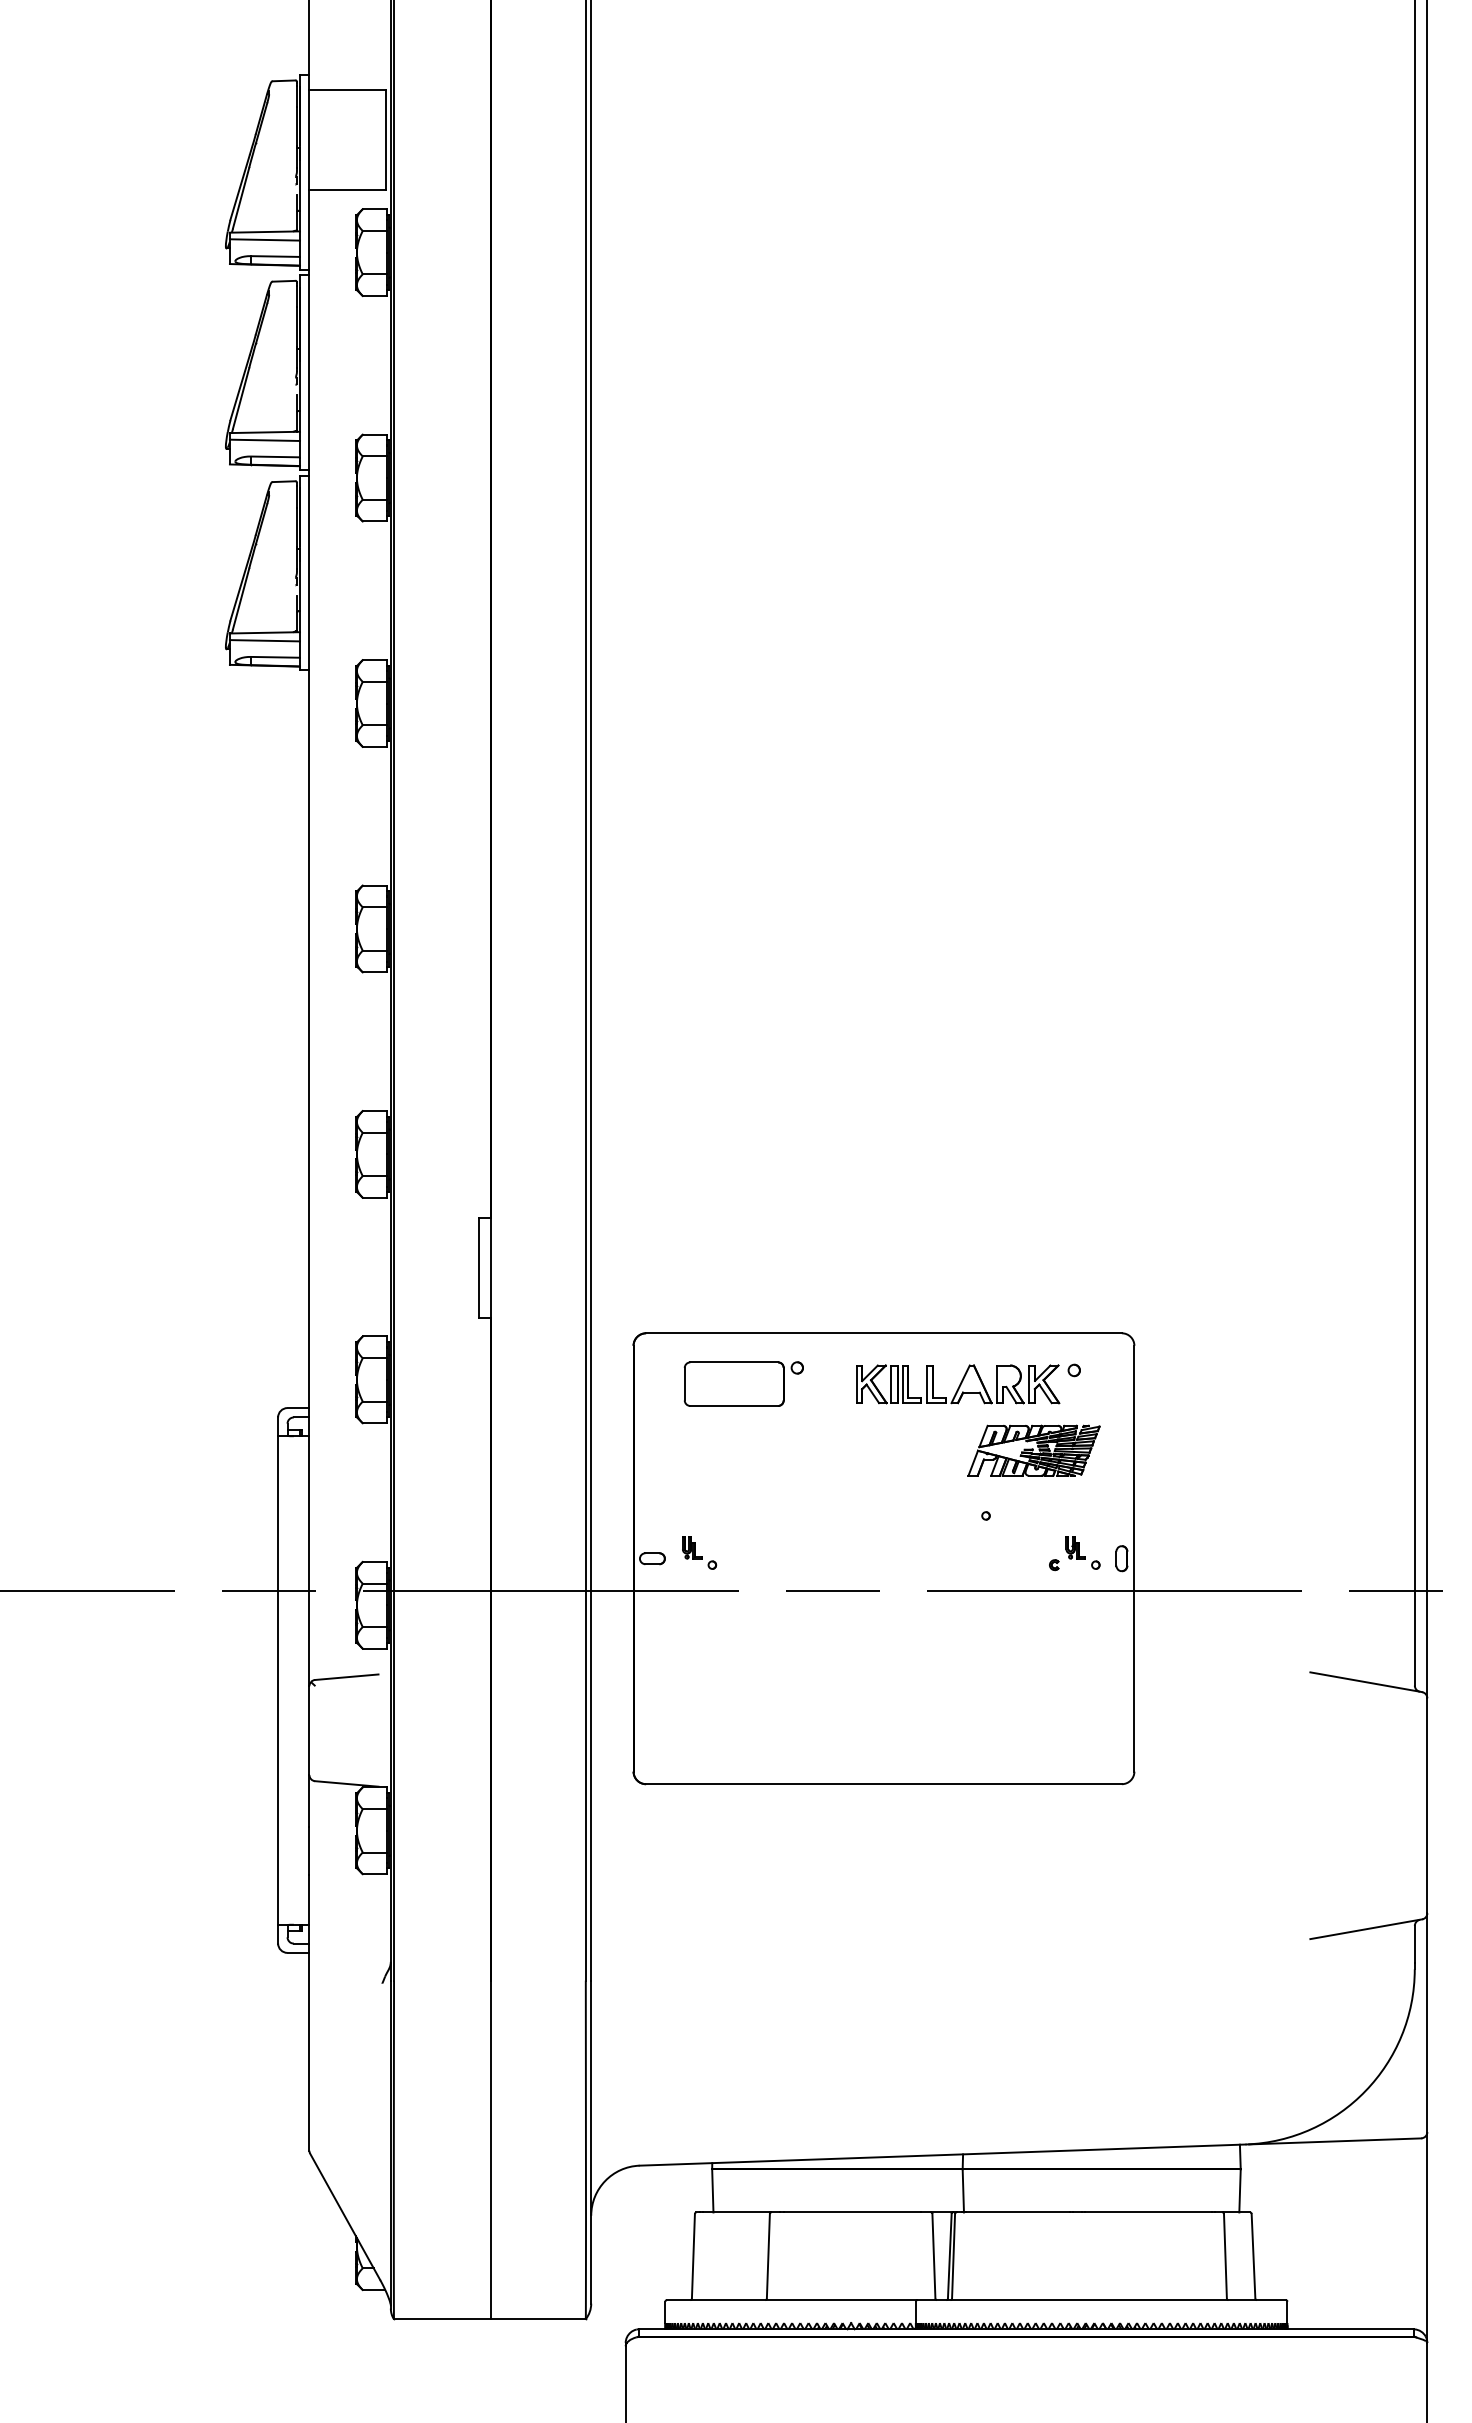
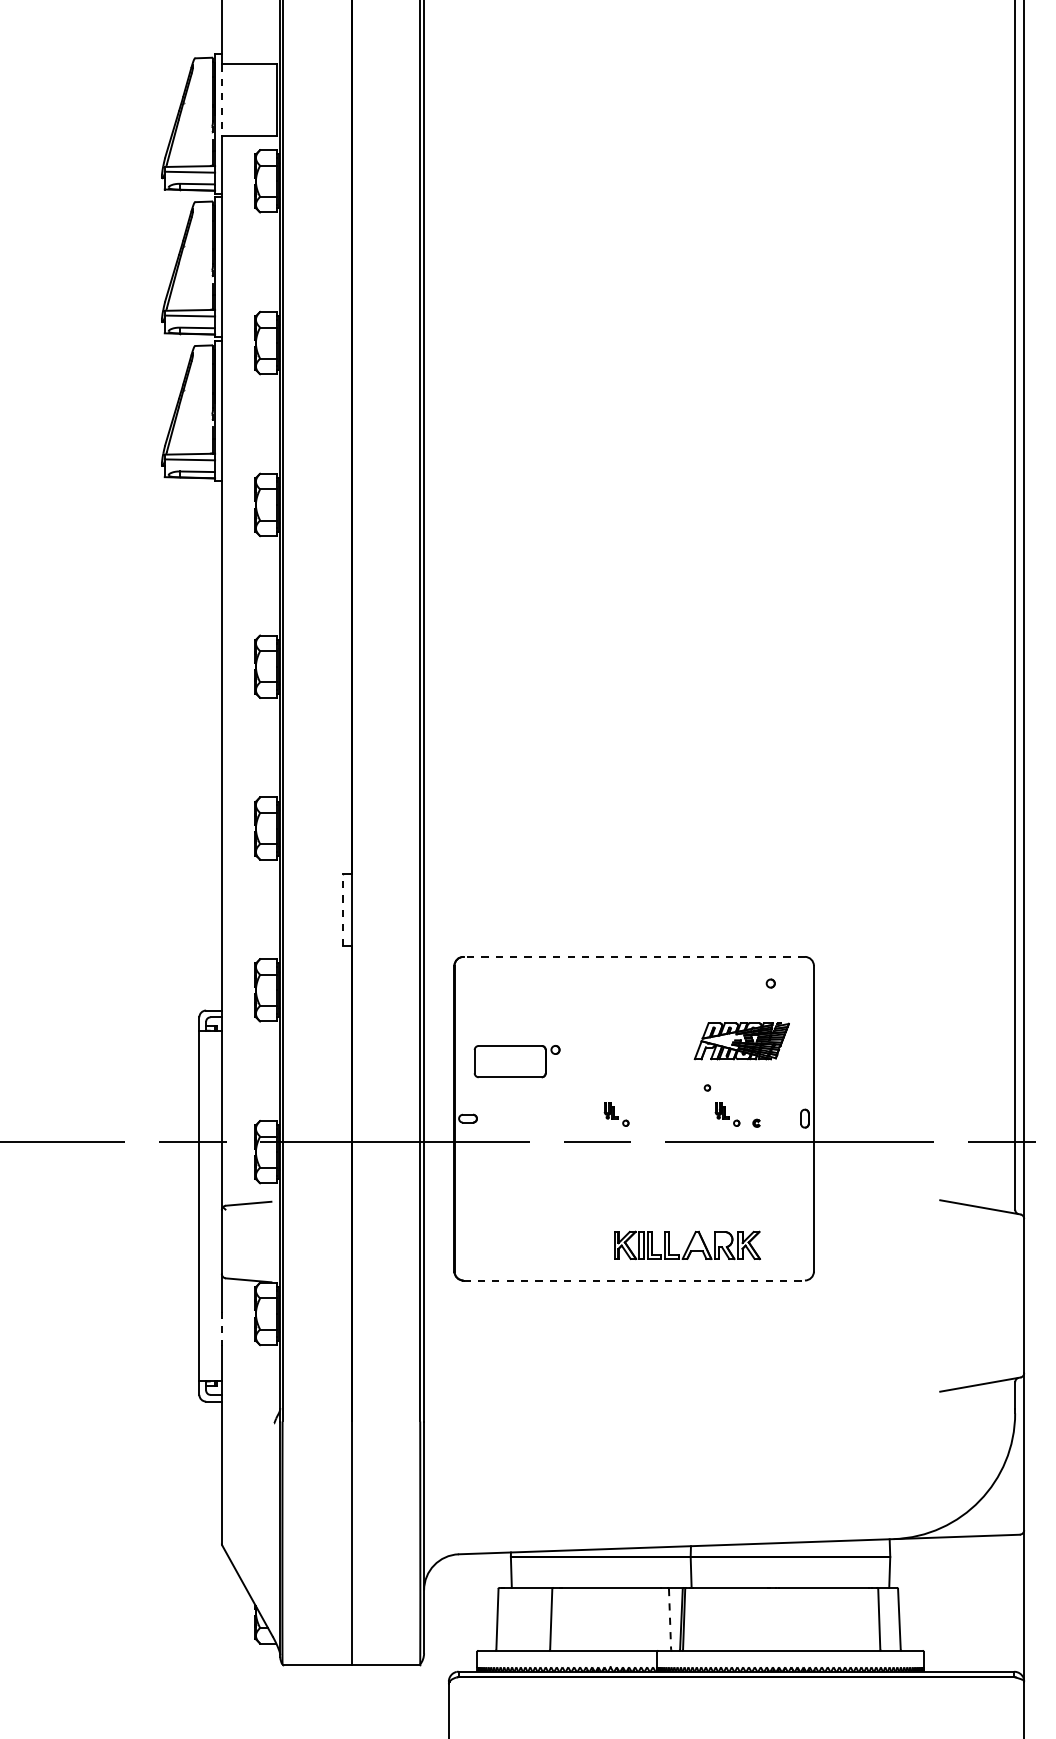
line: (309, 140) -> (221, 100), solid -> dashed
line: (478, 1267) -> (343, 909), solid -> dashed
line: (884, 1333) -> (634, 957), solid -> dashed
part: (743, 1383) -> (516, 1061), moved
part: (958, 1384) -> (687, 1245), moved
part: (699, 1552) -> (616, 1114), moved
part: (1082, 1552) -> (727, 1114), moved
line: (884, 1784) -> (634, 1280), solid -> dashed
line: (309, 1851) -> (221, 1328), solid -> dashed
line: (933, 2256) -> (669, 1619), solid -> dashed

